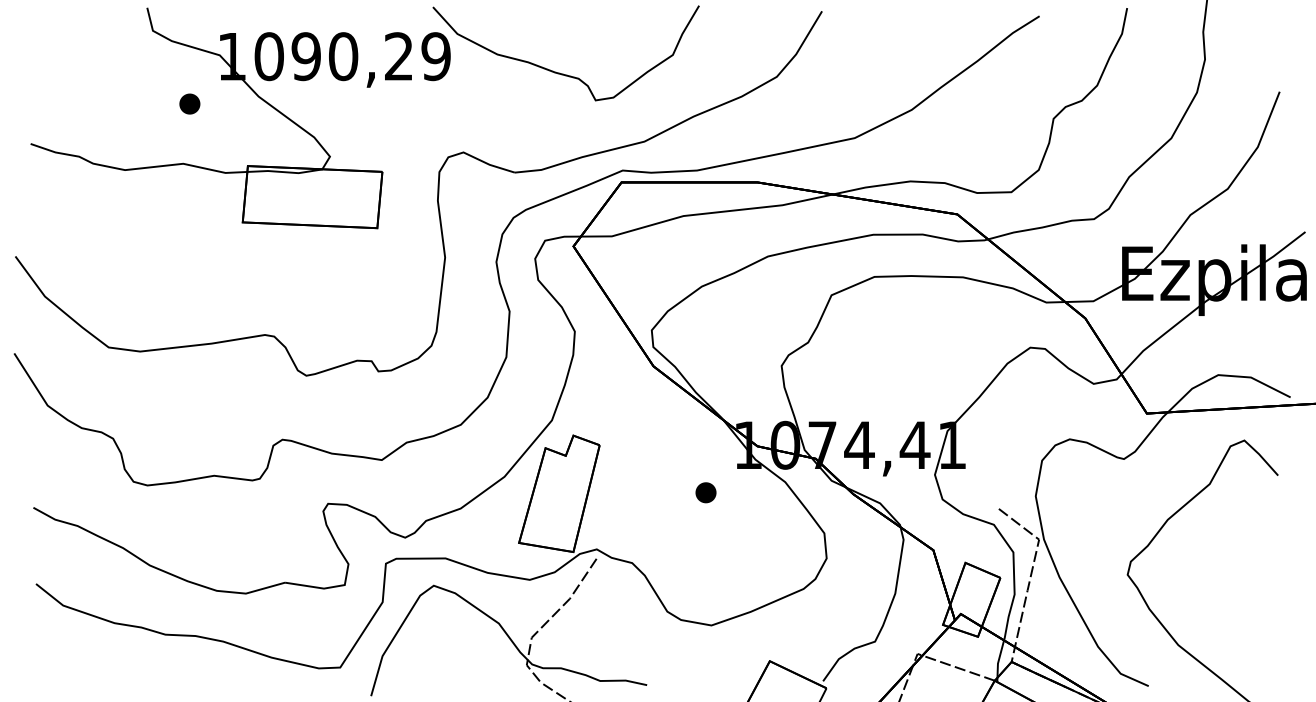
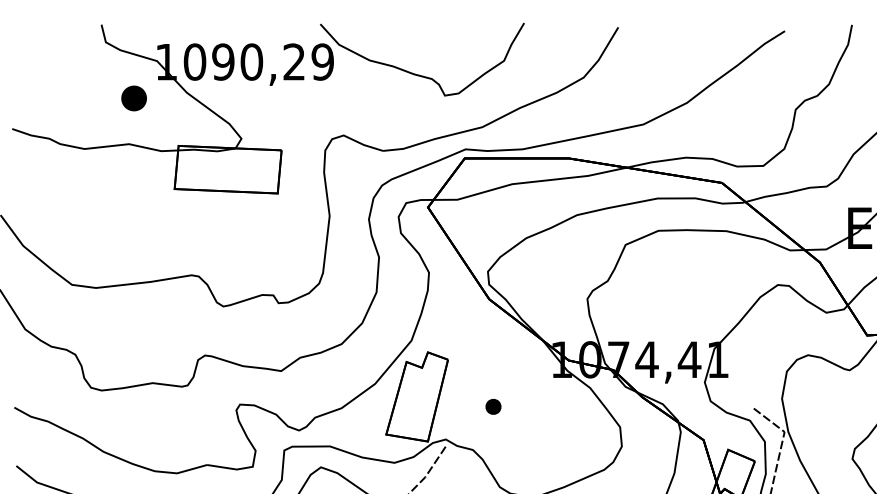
part: (189, 103) -> (133, 97), size x1.6
part: (705, 492) -> (493, 406), moved

